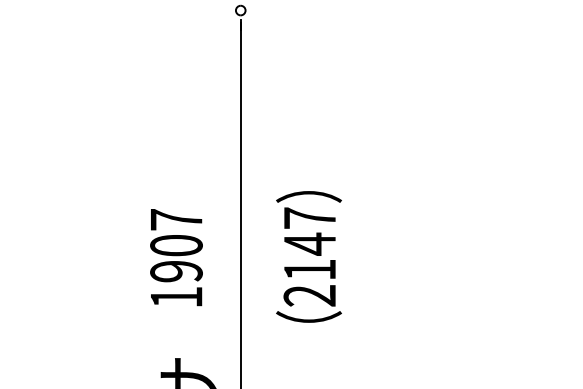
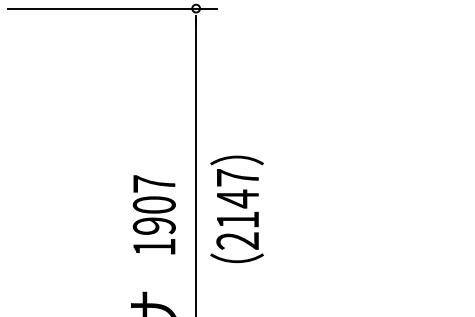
line: (138, 10) -> (112, 8), added
text: (308, 256) -> (236, 209), moved
text: (176, 257) -> (154, 214), moved

